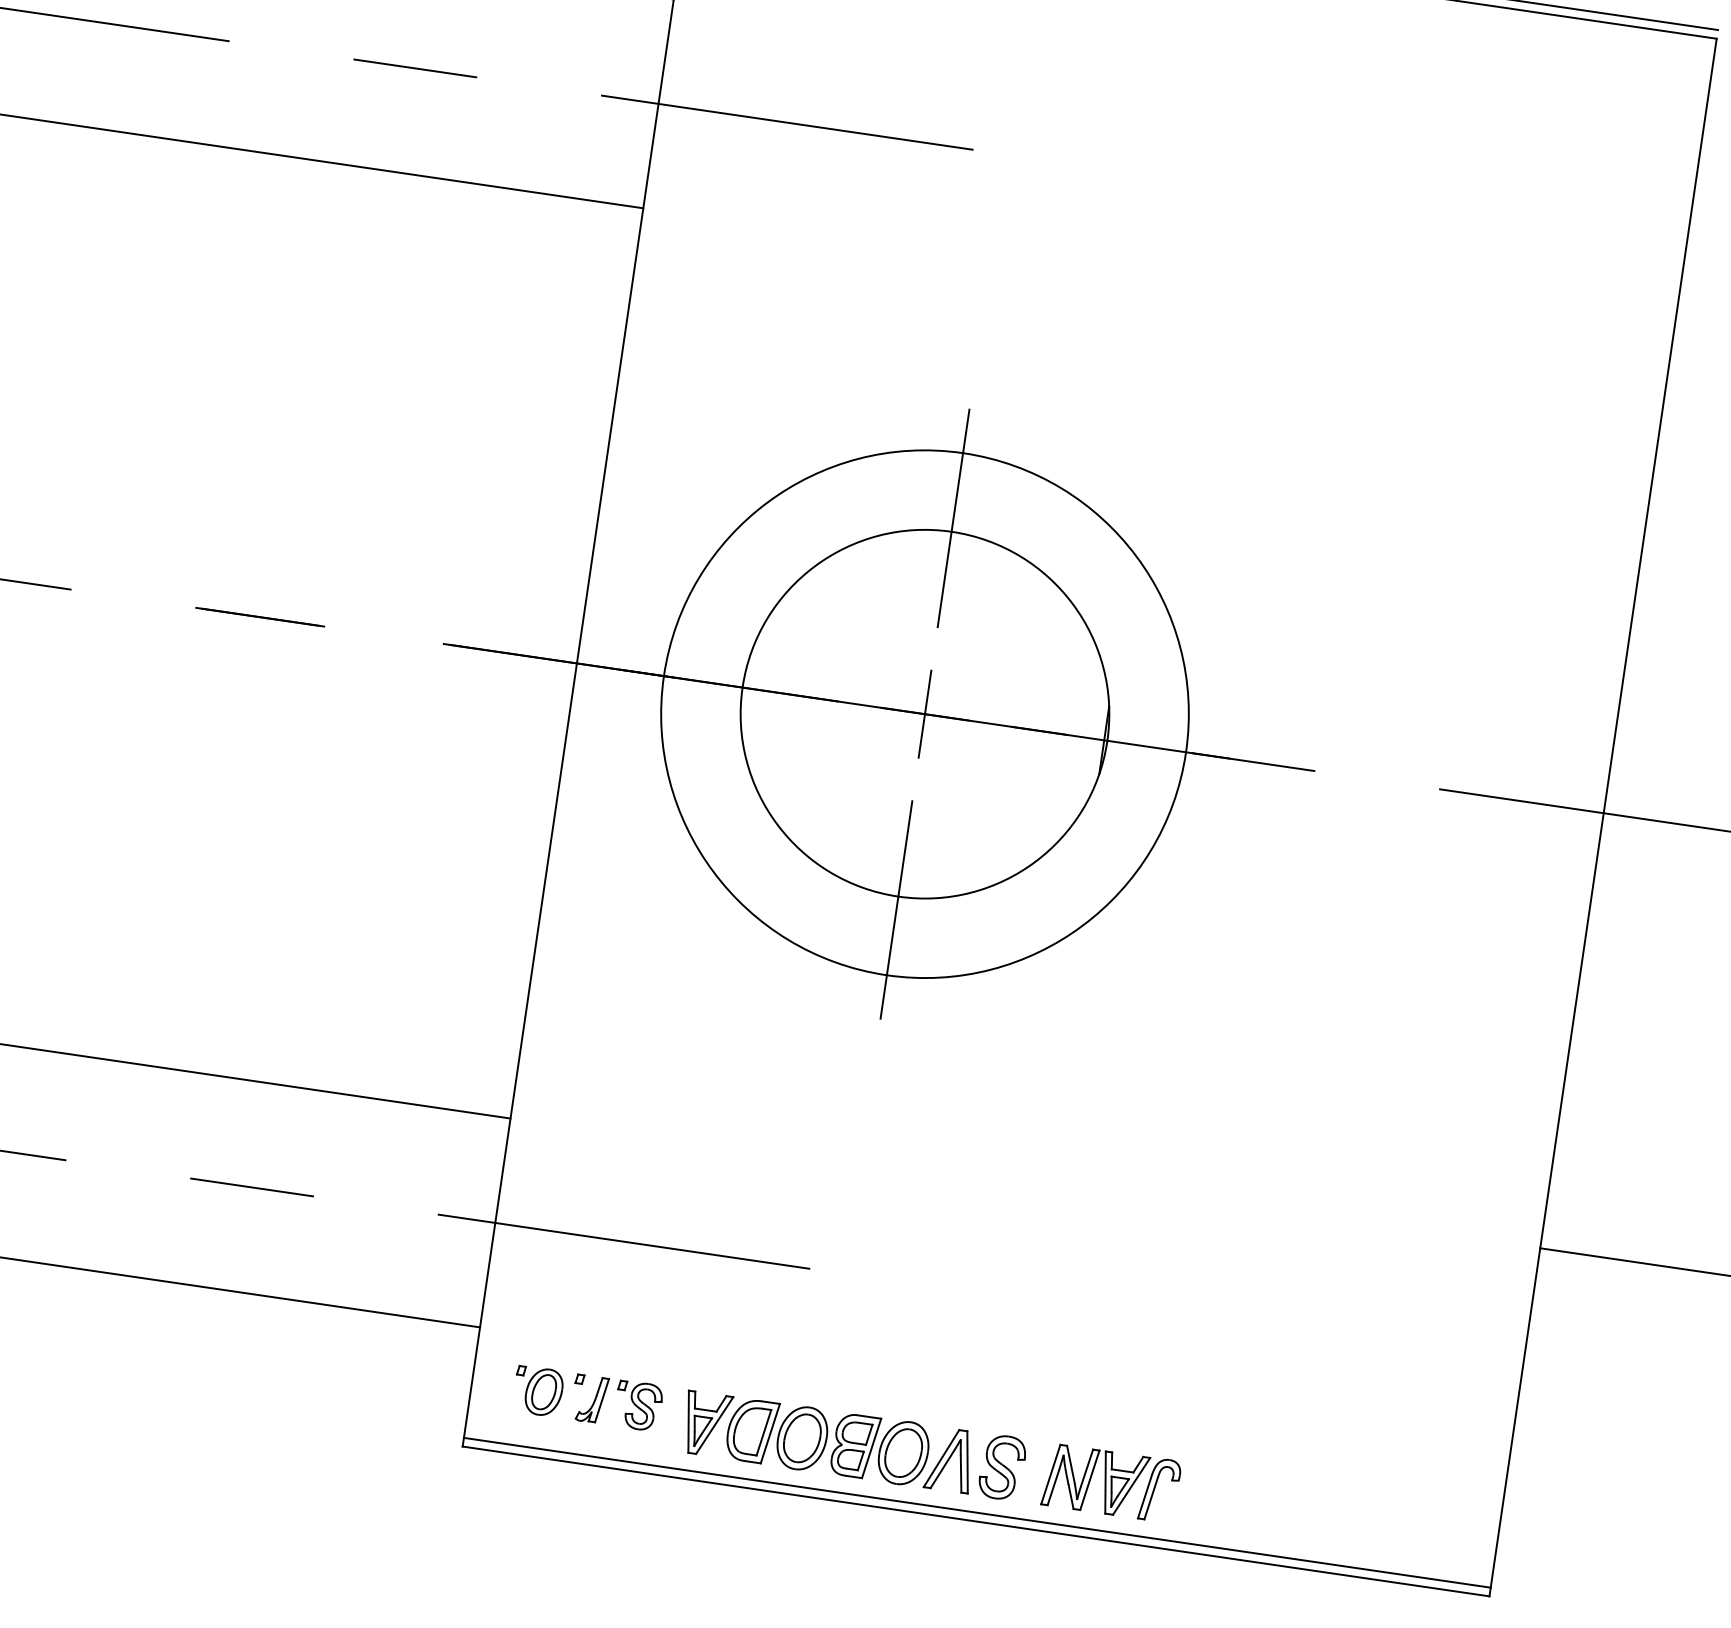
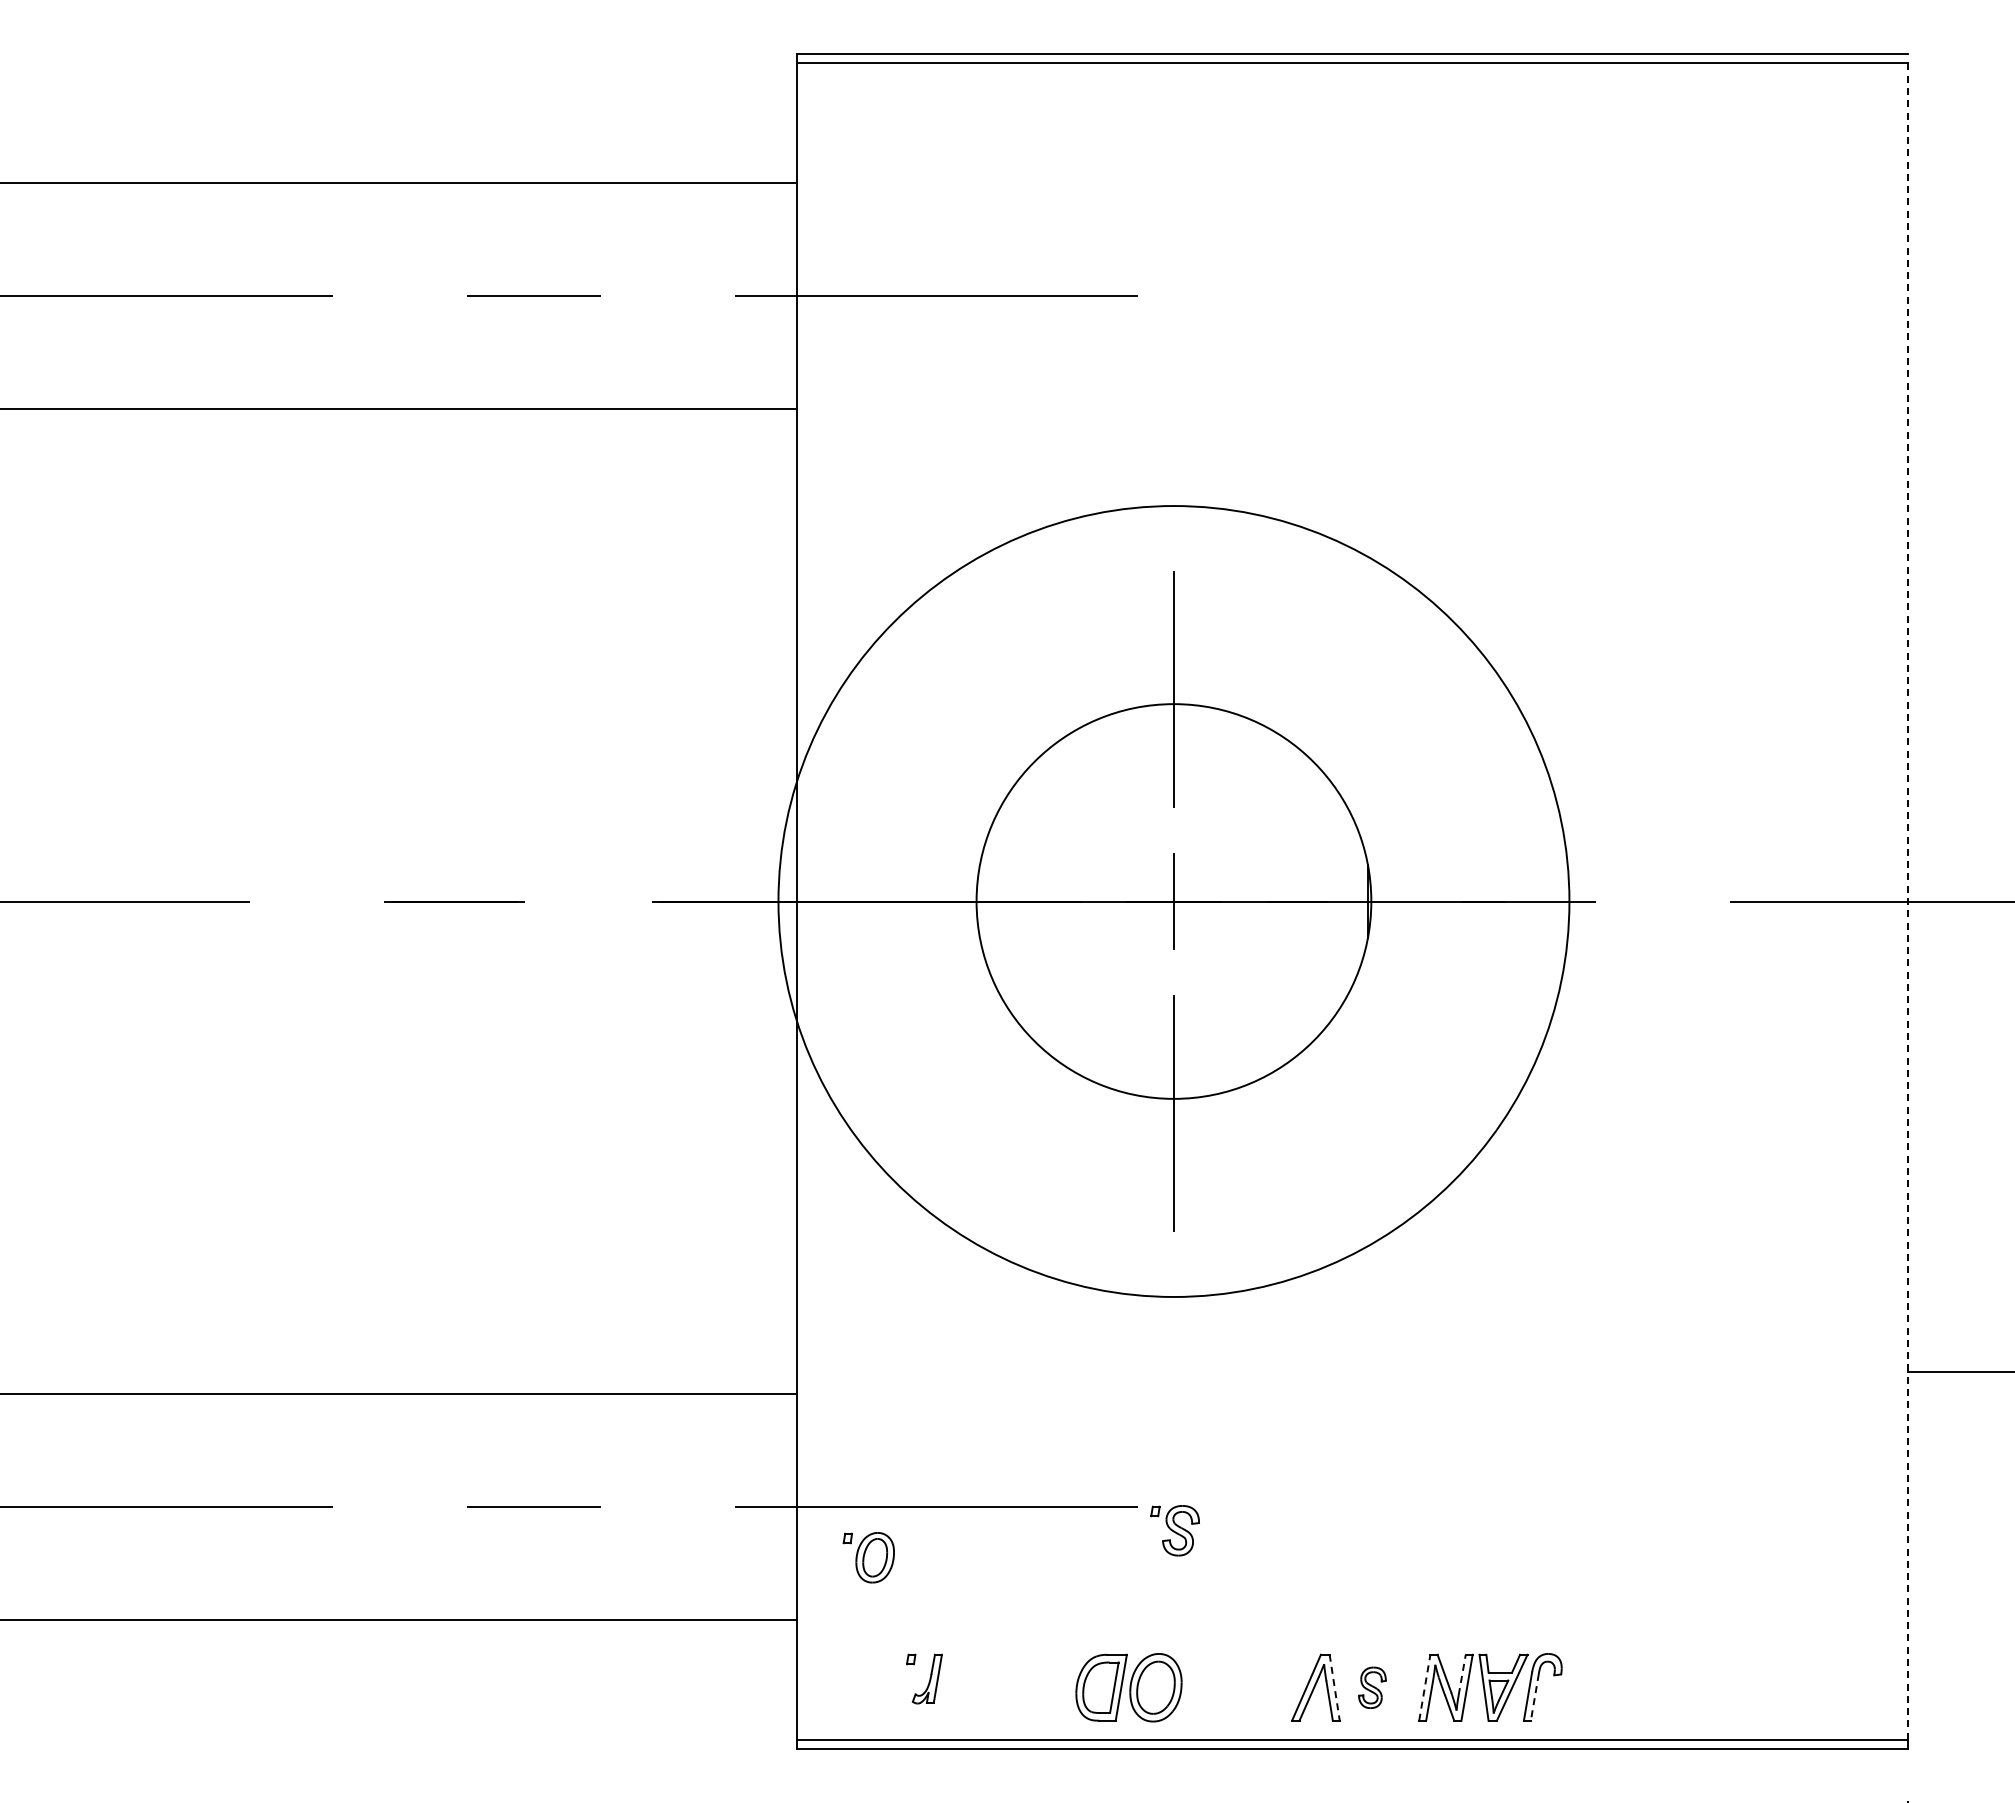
circle: (924, 714) -> (1173, 901), size x1.4
line: (1603, 814) -> (1908, 902), solid -> dashed
part: (537, 1391) -> (868, 1557), moved
part: (637, 1405) -> (1174, 1530), moved
part: (706, 1424) -> (1052, 1687), removed
part: (880, 1449) -> (1240, 1687), removed
line: (967, 1463) -> (1334, 1688), solid -> dashed
part: (1002, 1467) -> (1372, 1687), size x0.6
line: (1087, 1467) -> (1462, 1674), solid -> dashed
line: (1050, 1474) -> (1424, 1687), solid -> dashed
line: (1150, 1498) -> (1534, 1697), solid -> dashed

